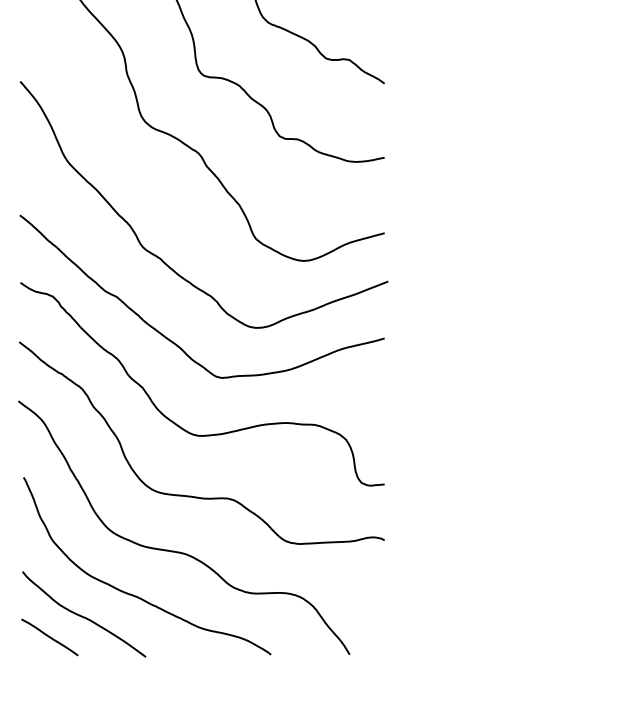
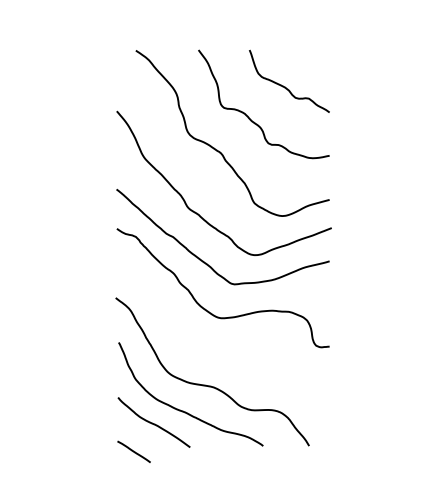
curve: (190, 494) -> (216, 352), removed
line: (48, 636) -> (133, 451), moved

